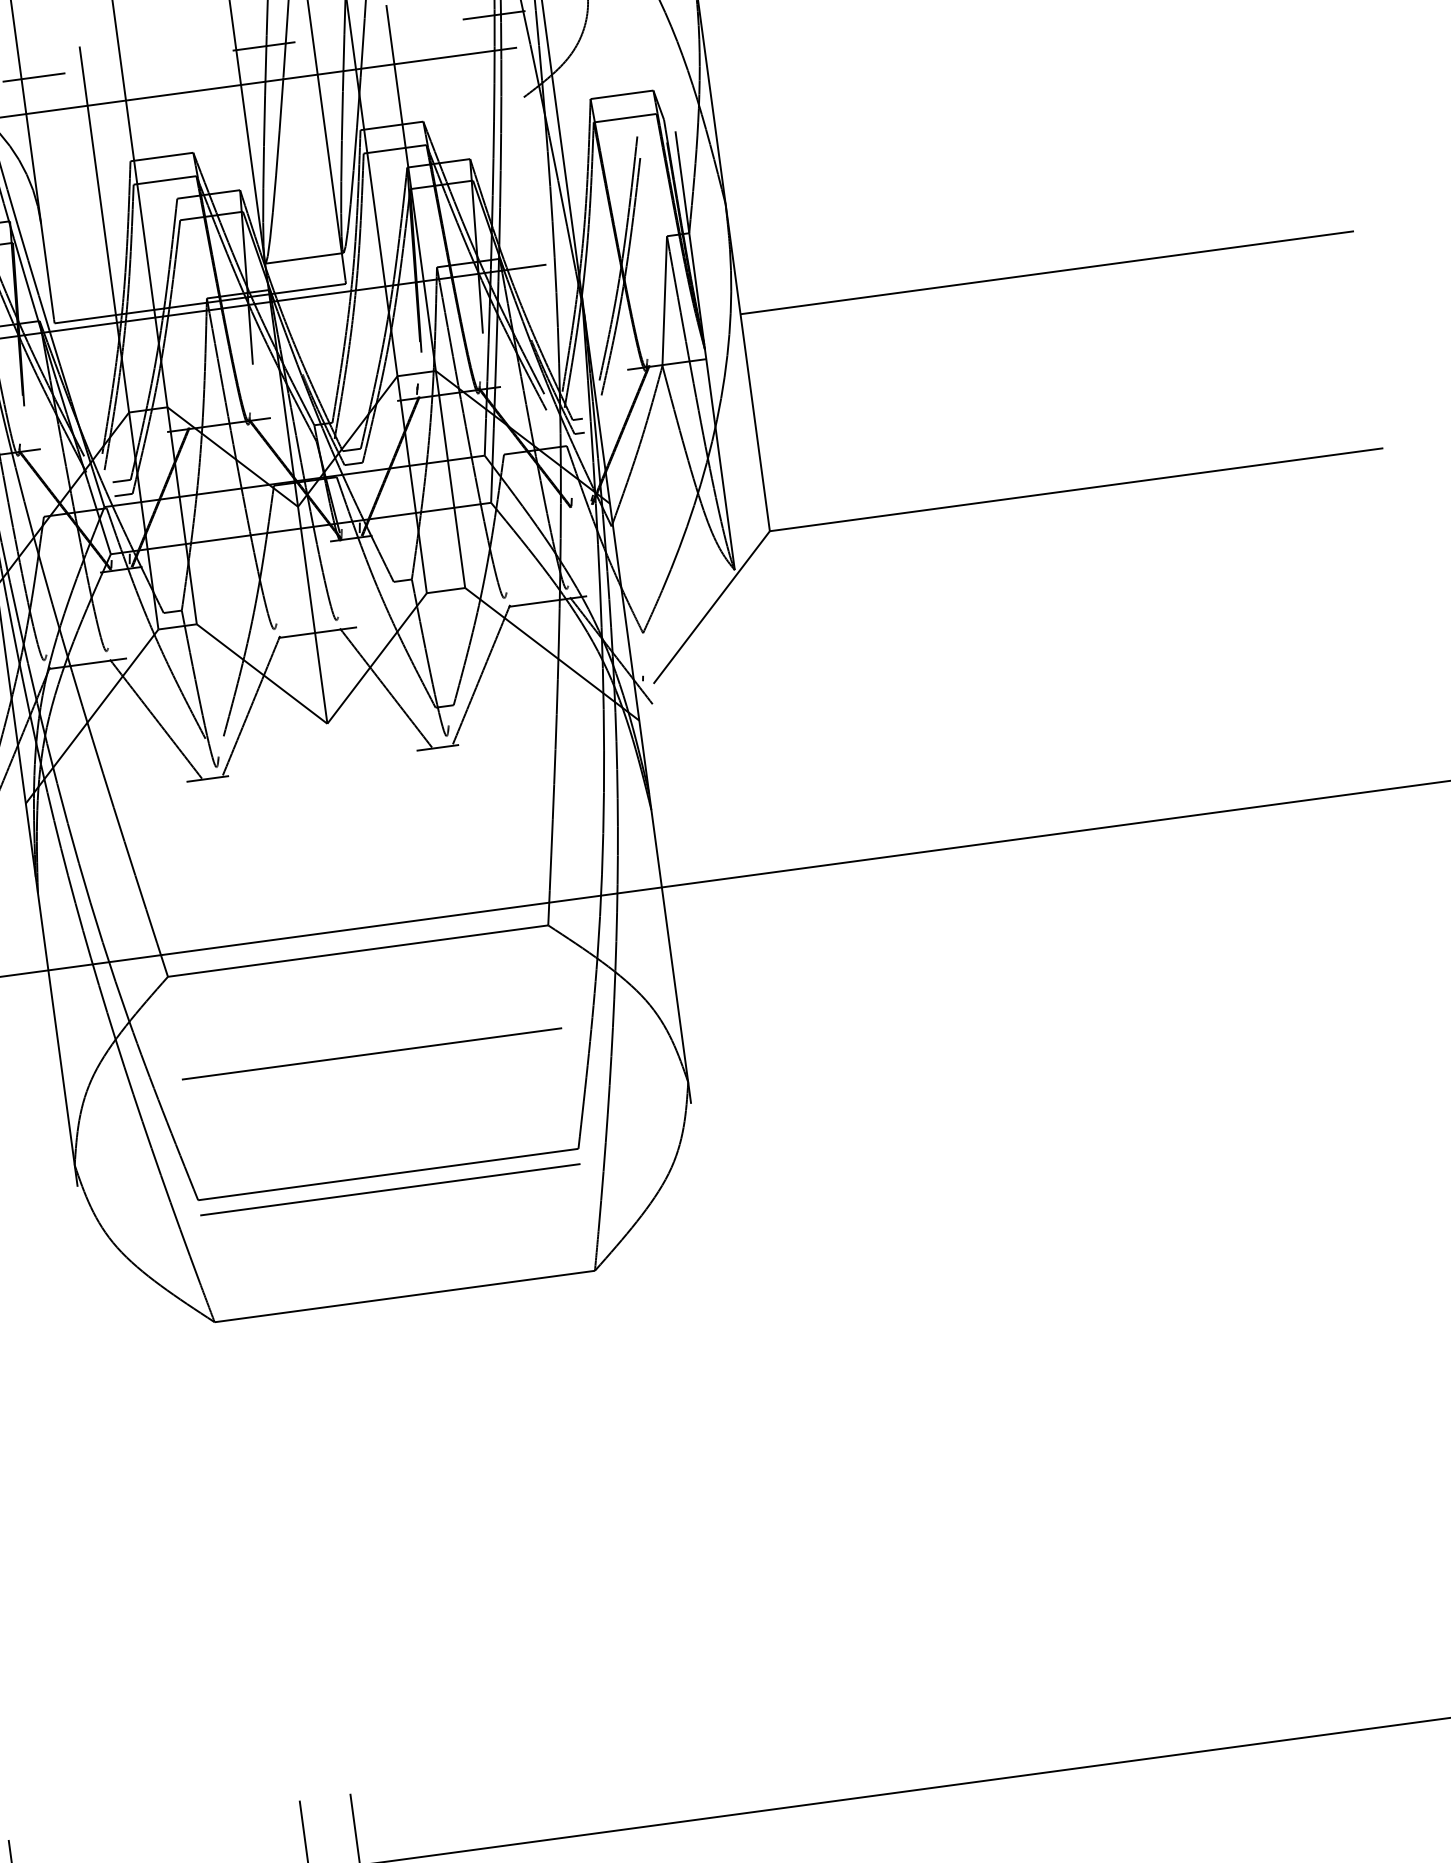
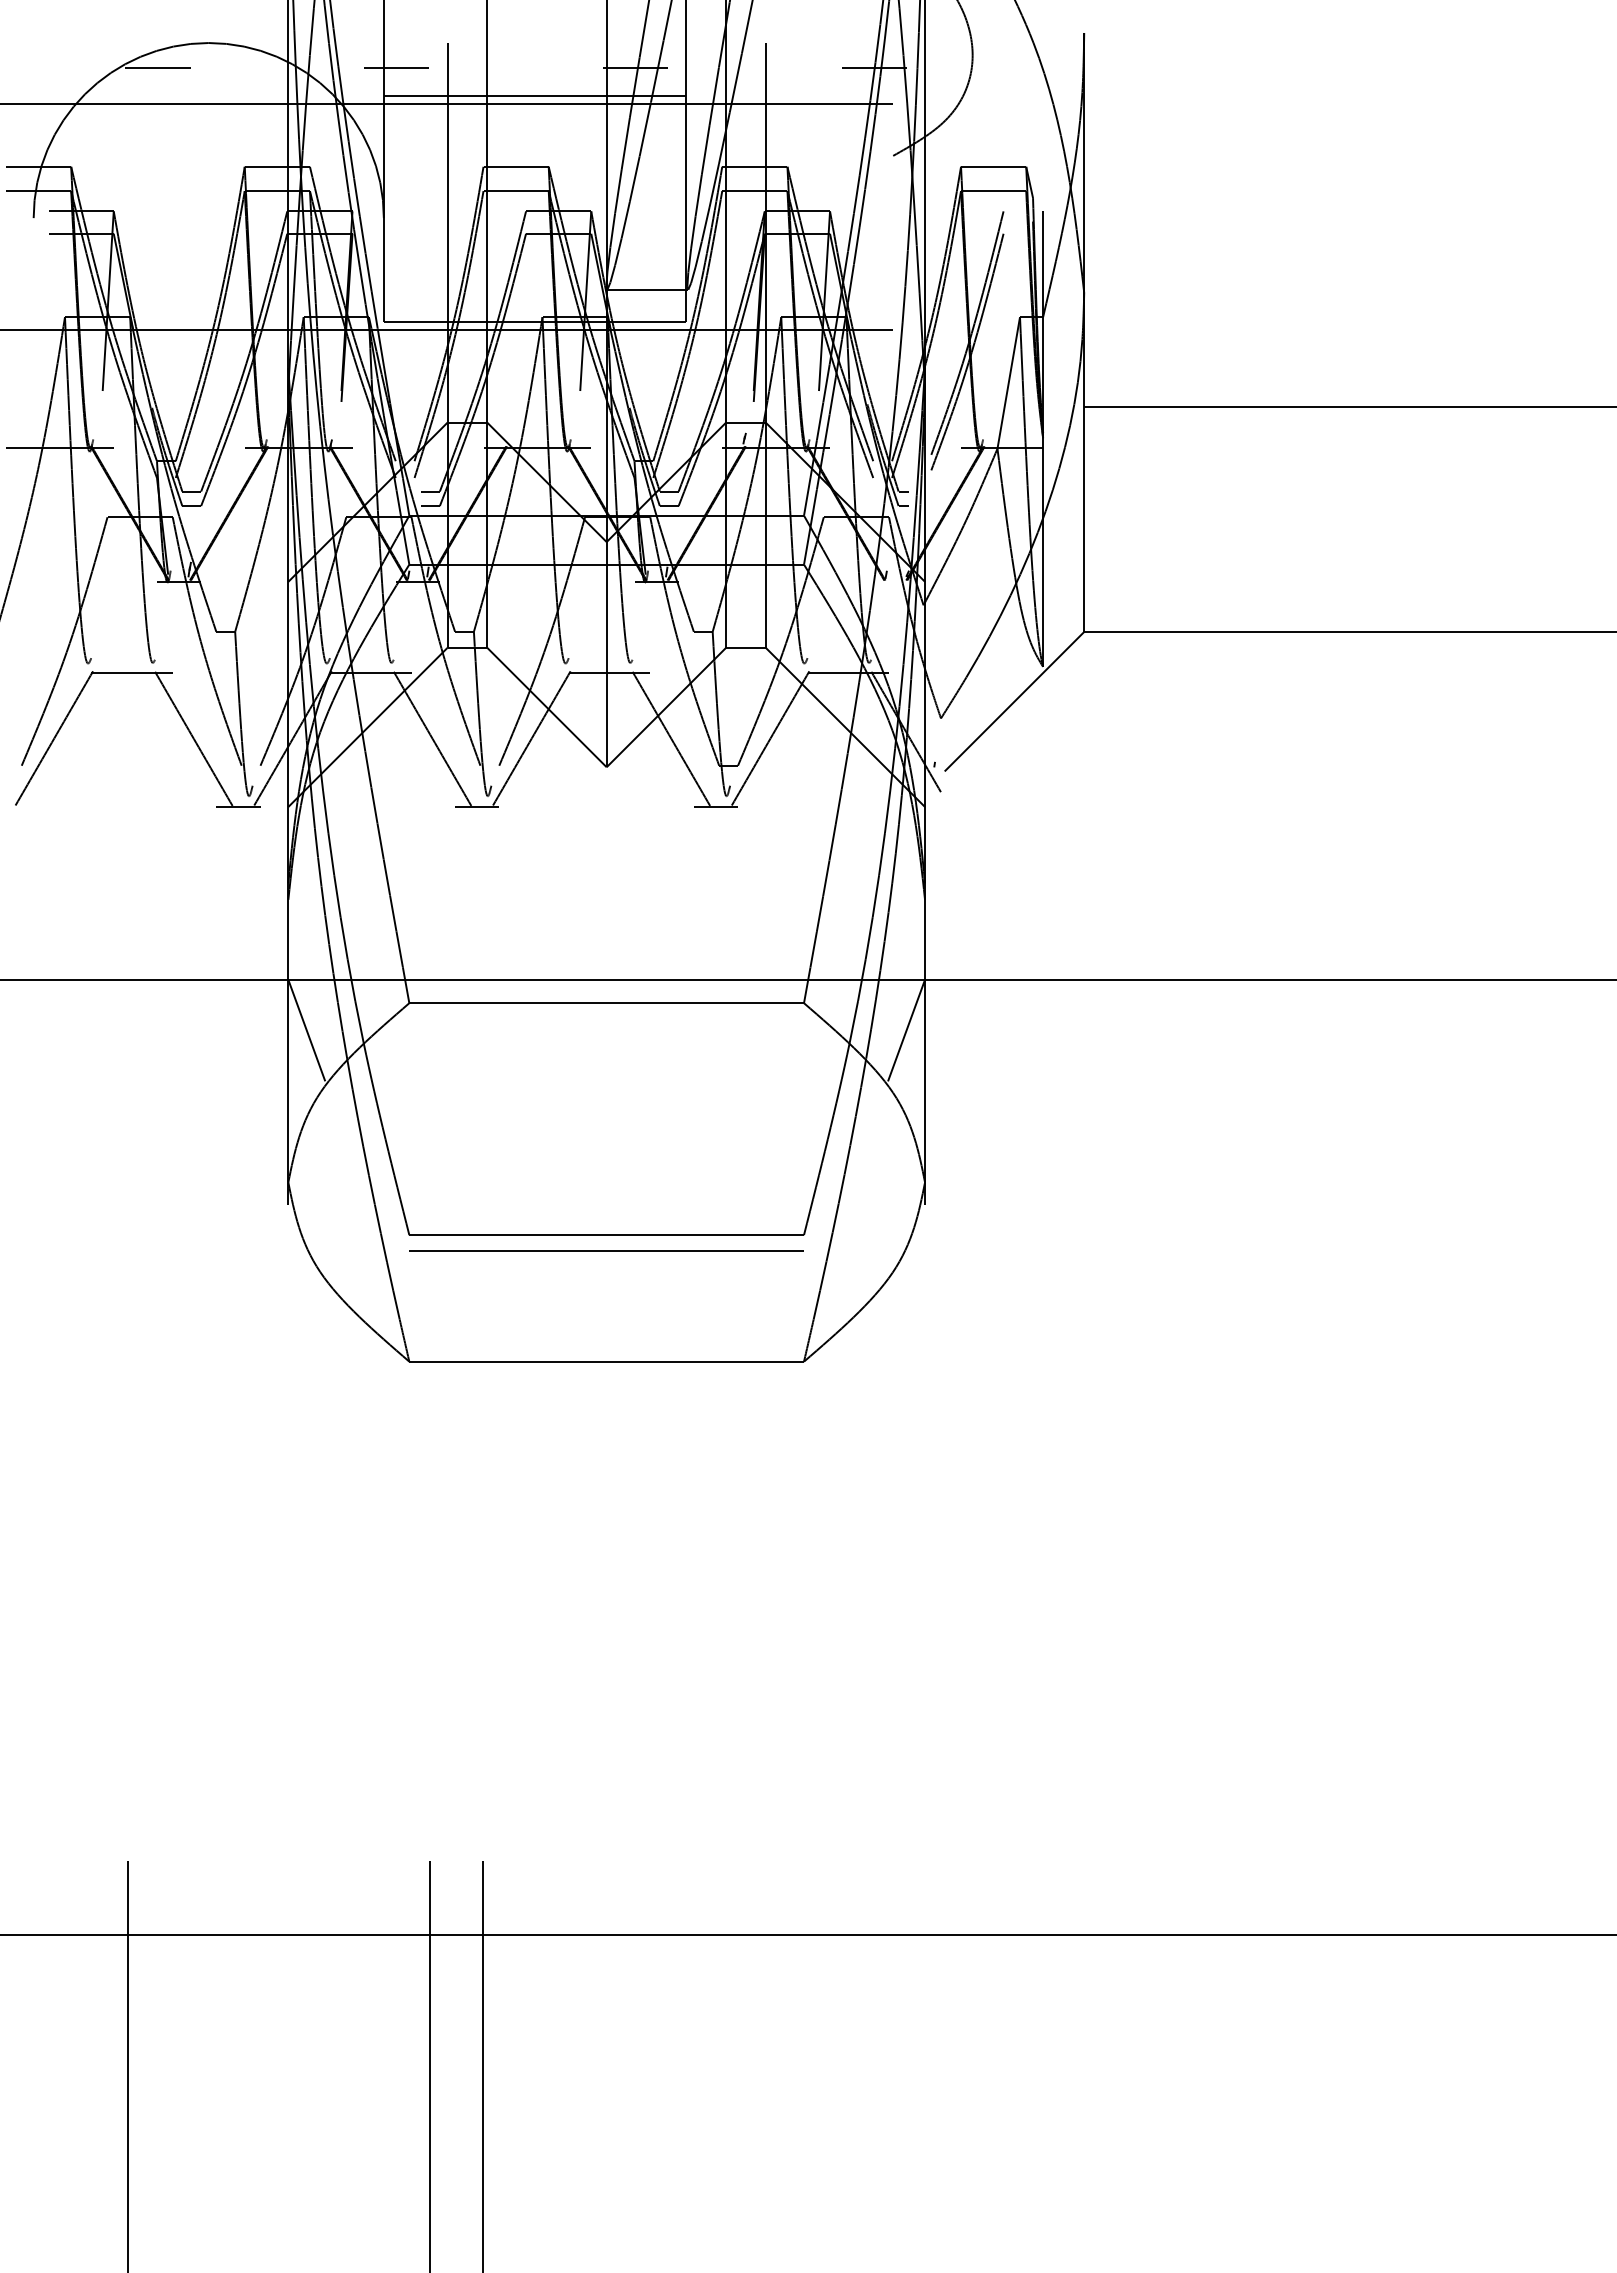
line: (170, 86) -> (534, 96), added
line: (650, 938) -> (906, 1030), added
line: (72, 1016) -> (306, 1030), added
line: (371, 1053) -> (606, 1109), removed

